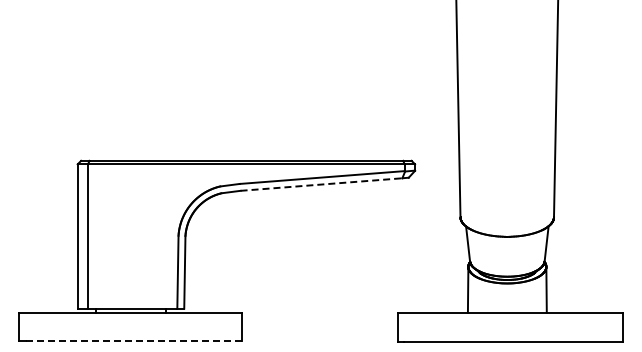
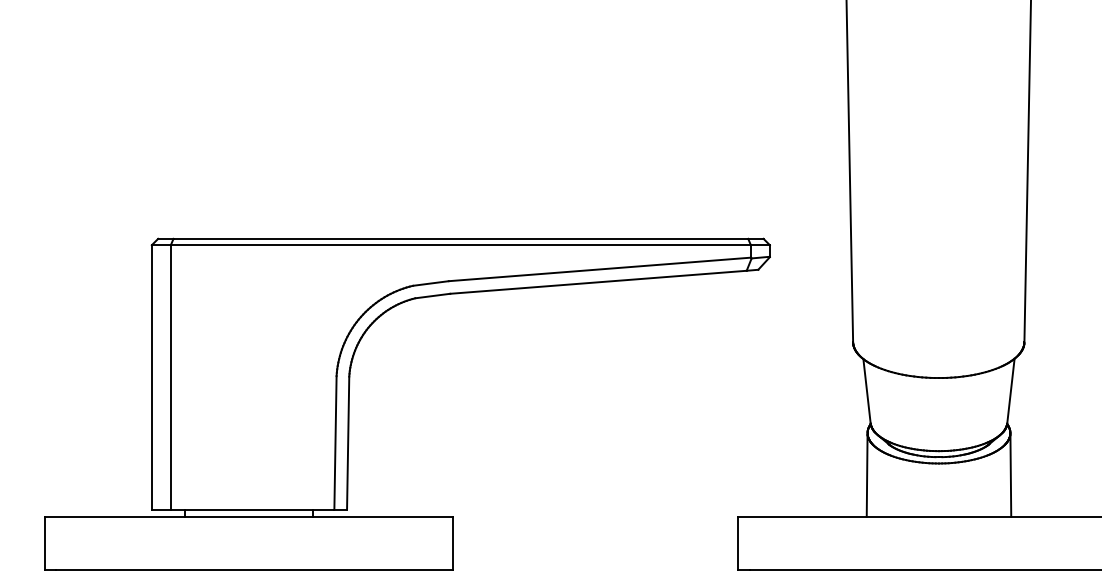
line: (321, 184) -> (598, 282), dashed -> solid
line: (133, 341) -> (254, 569), dashed -> solid

